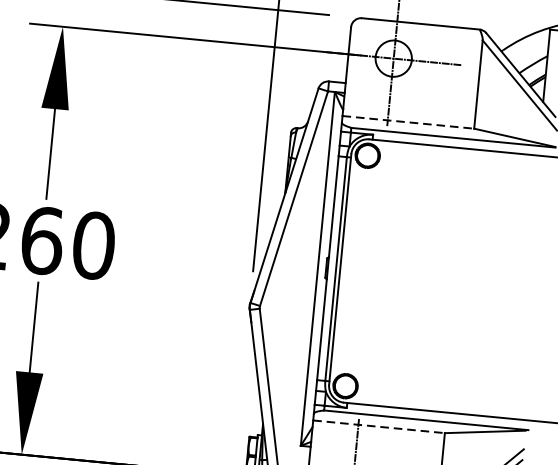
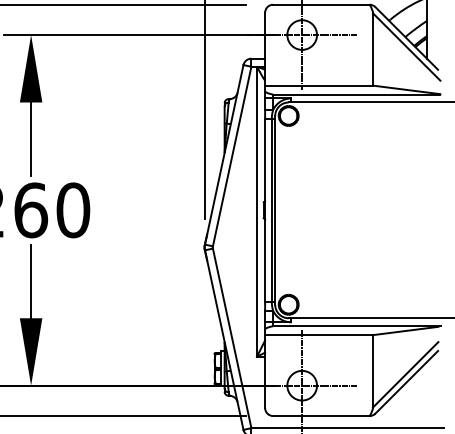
line: (408, 122) -> (319, 85), dashed -> solid
line: (379, 427) -> (319, 335), dashed -> solid

